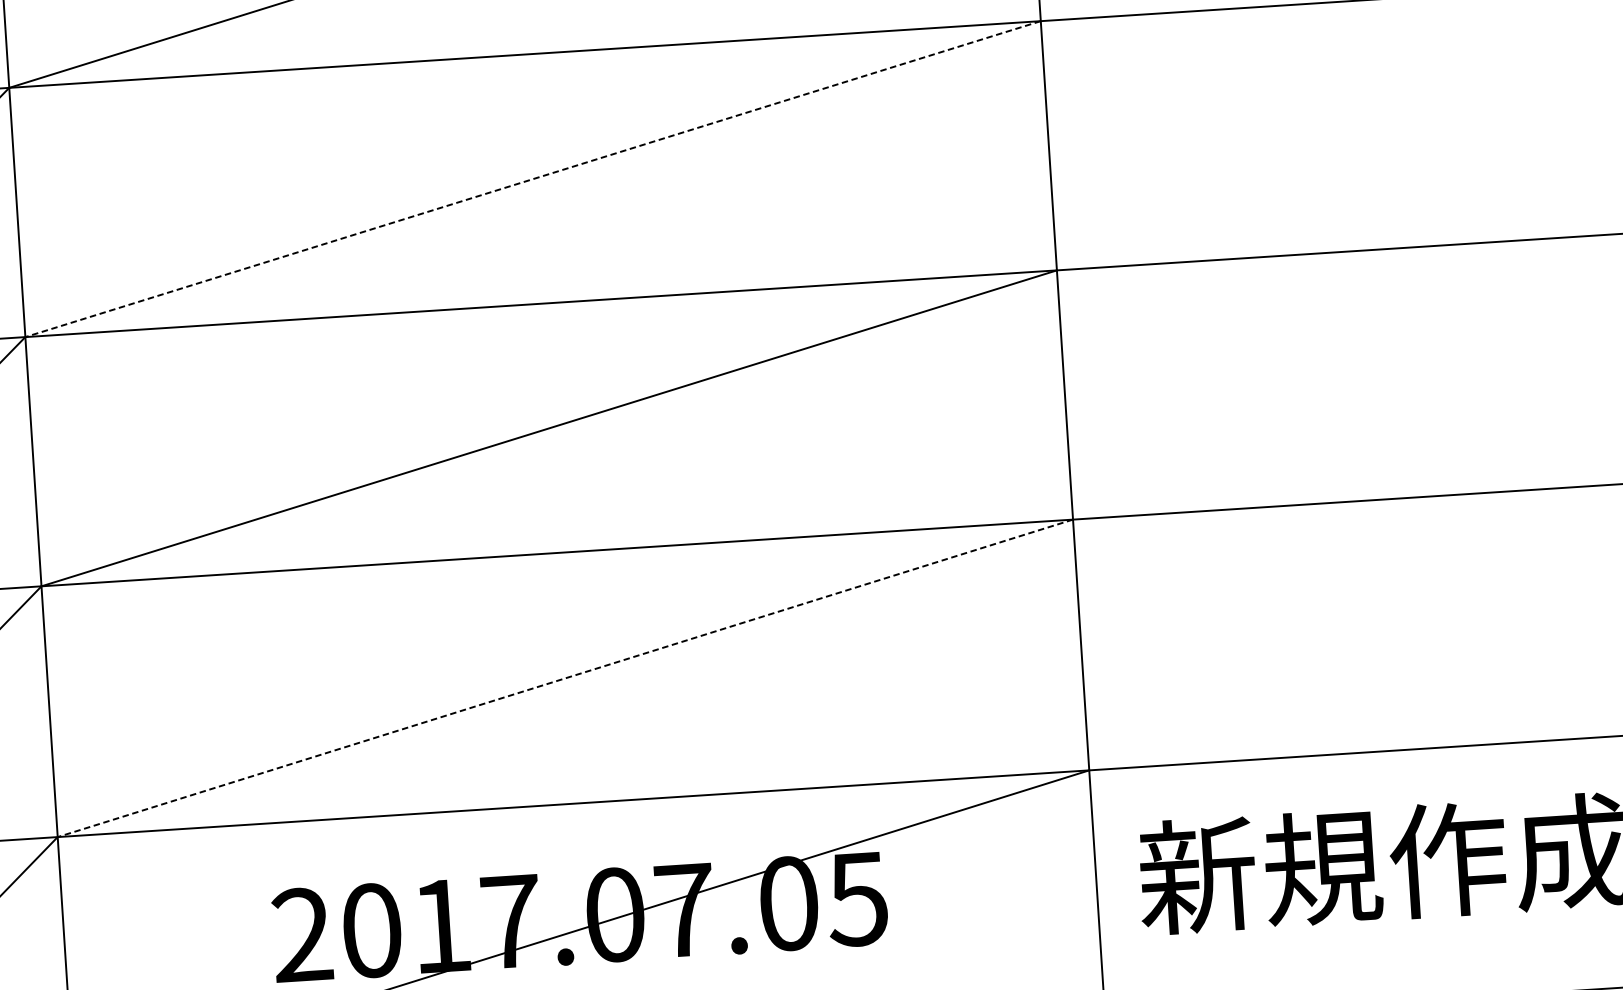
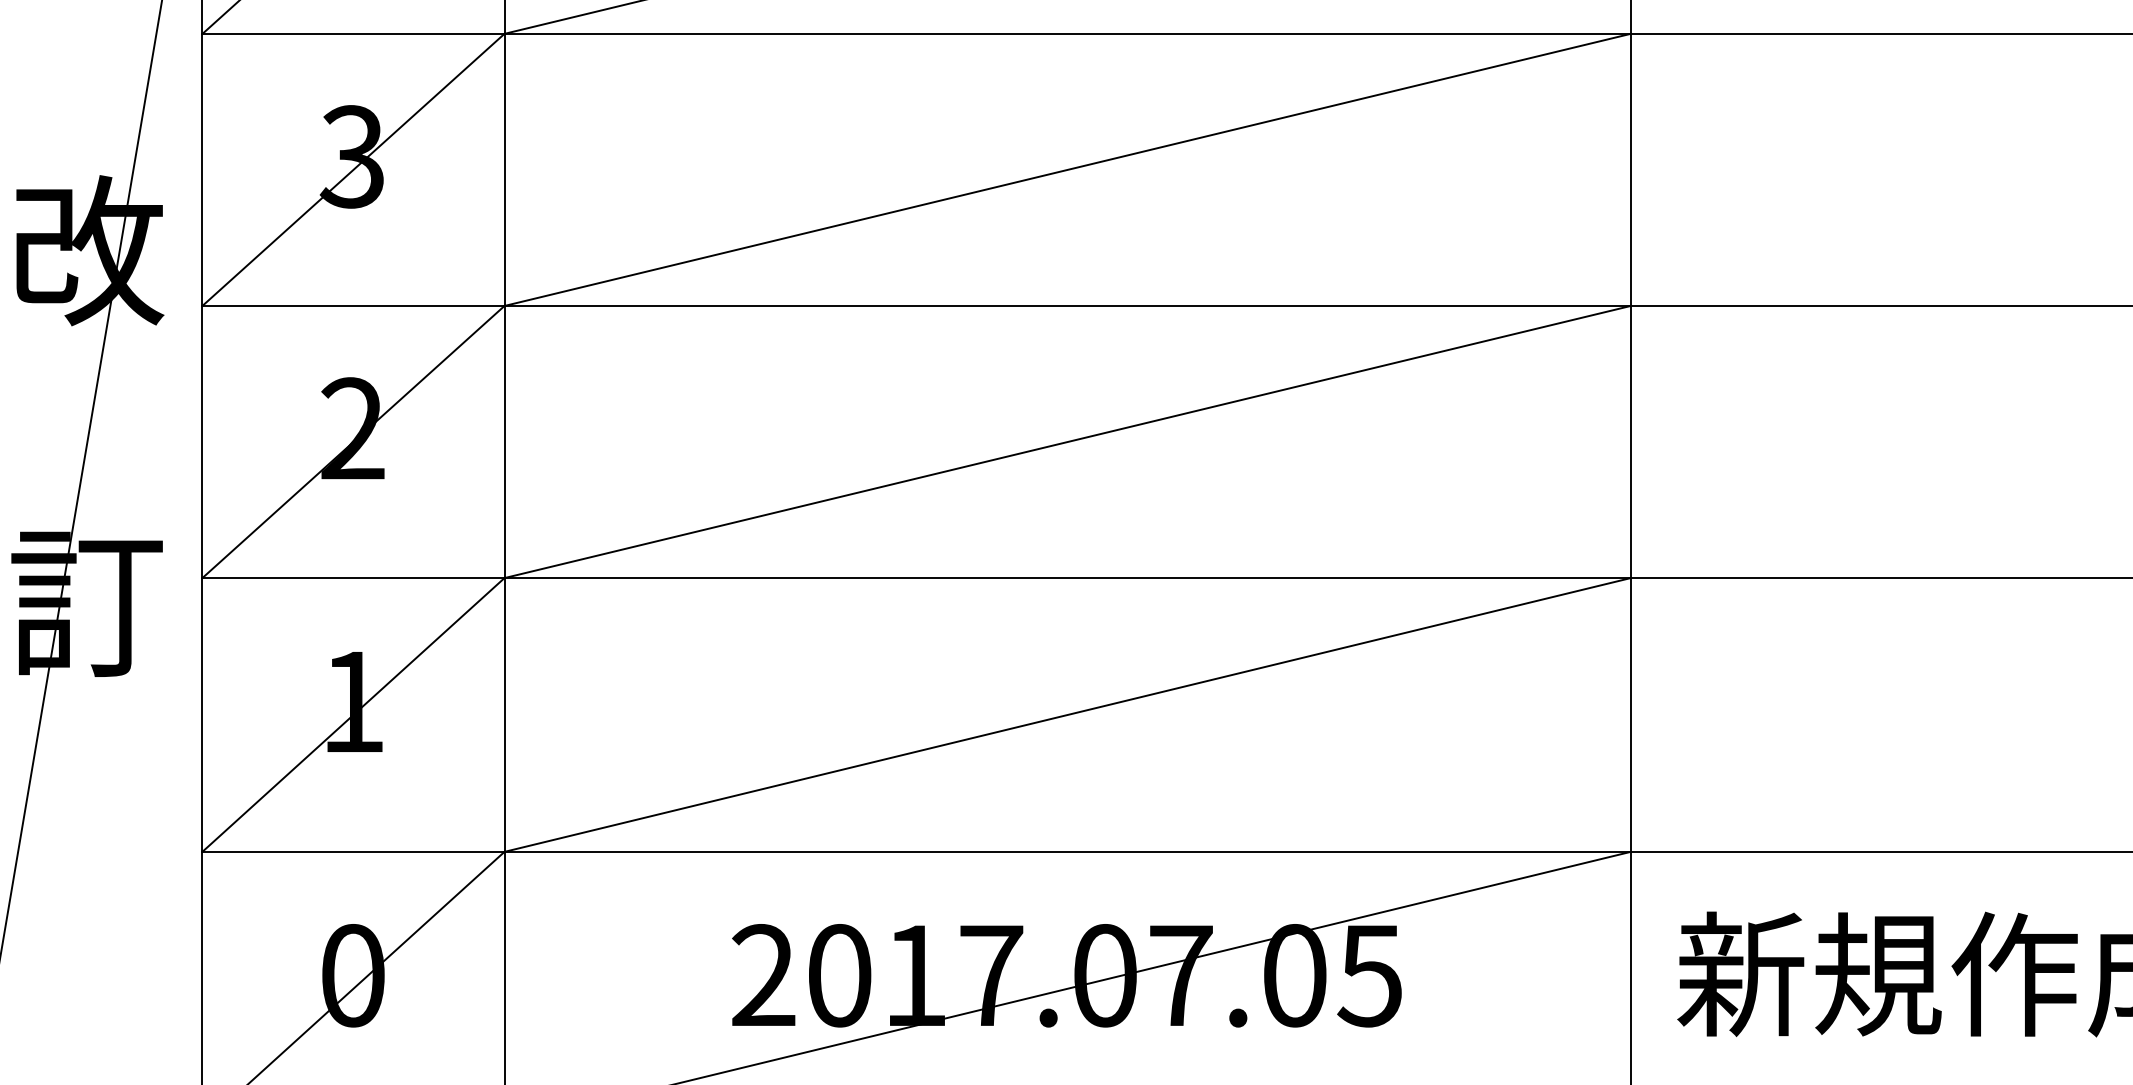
line: (532, 179) -> (1067, 170), dashed -> solid
line: (565, 677) -> (1067, 714), dashed -> solid

